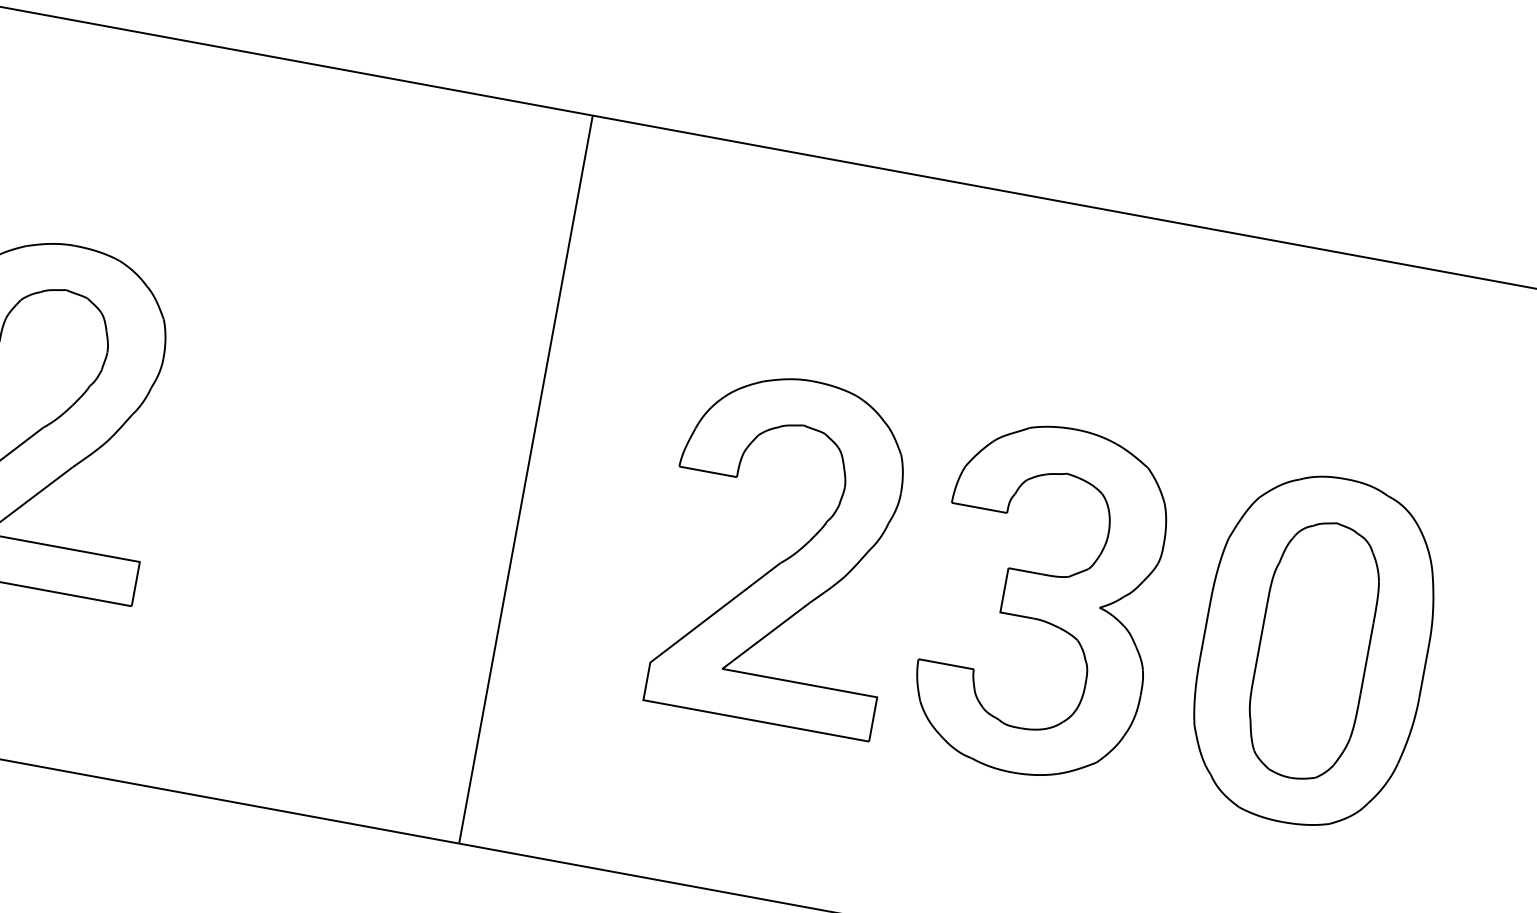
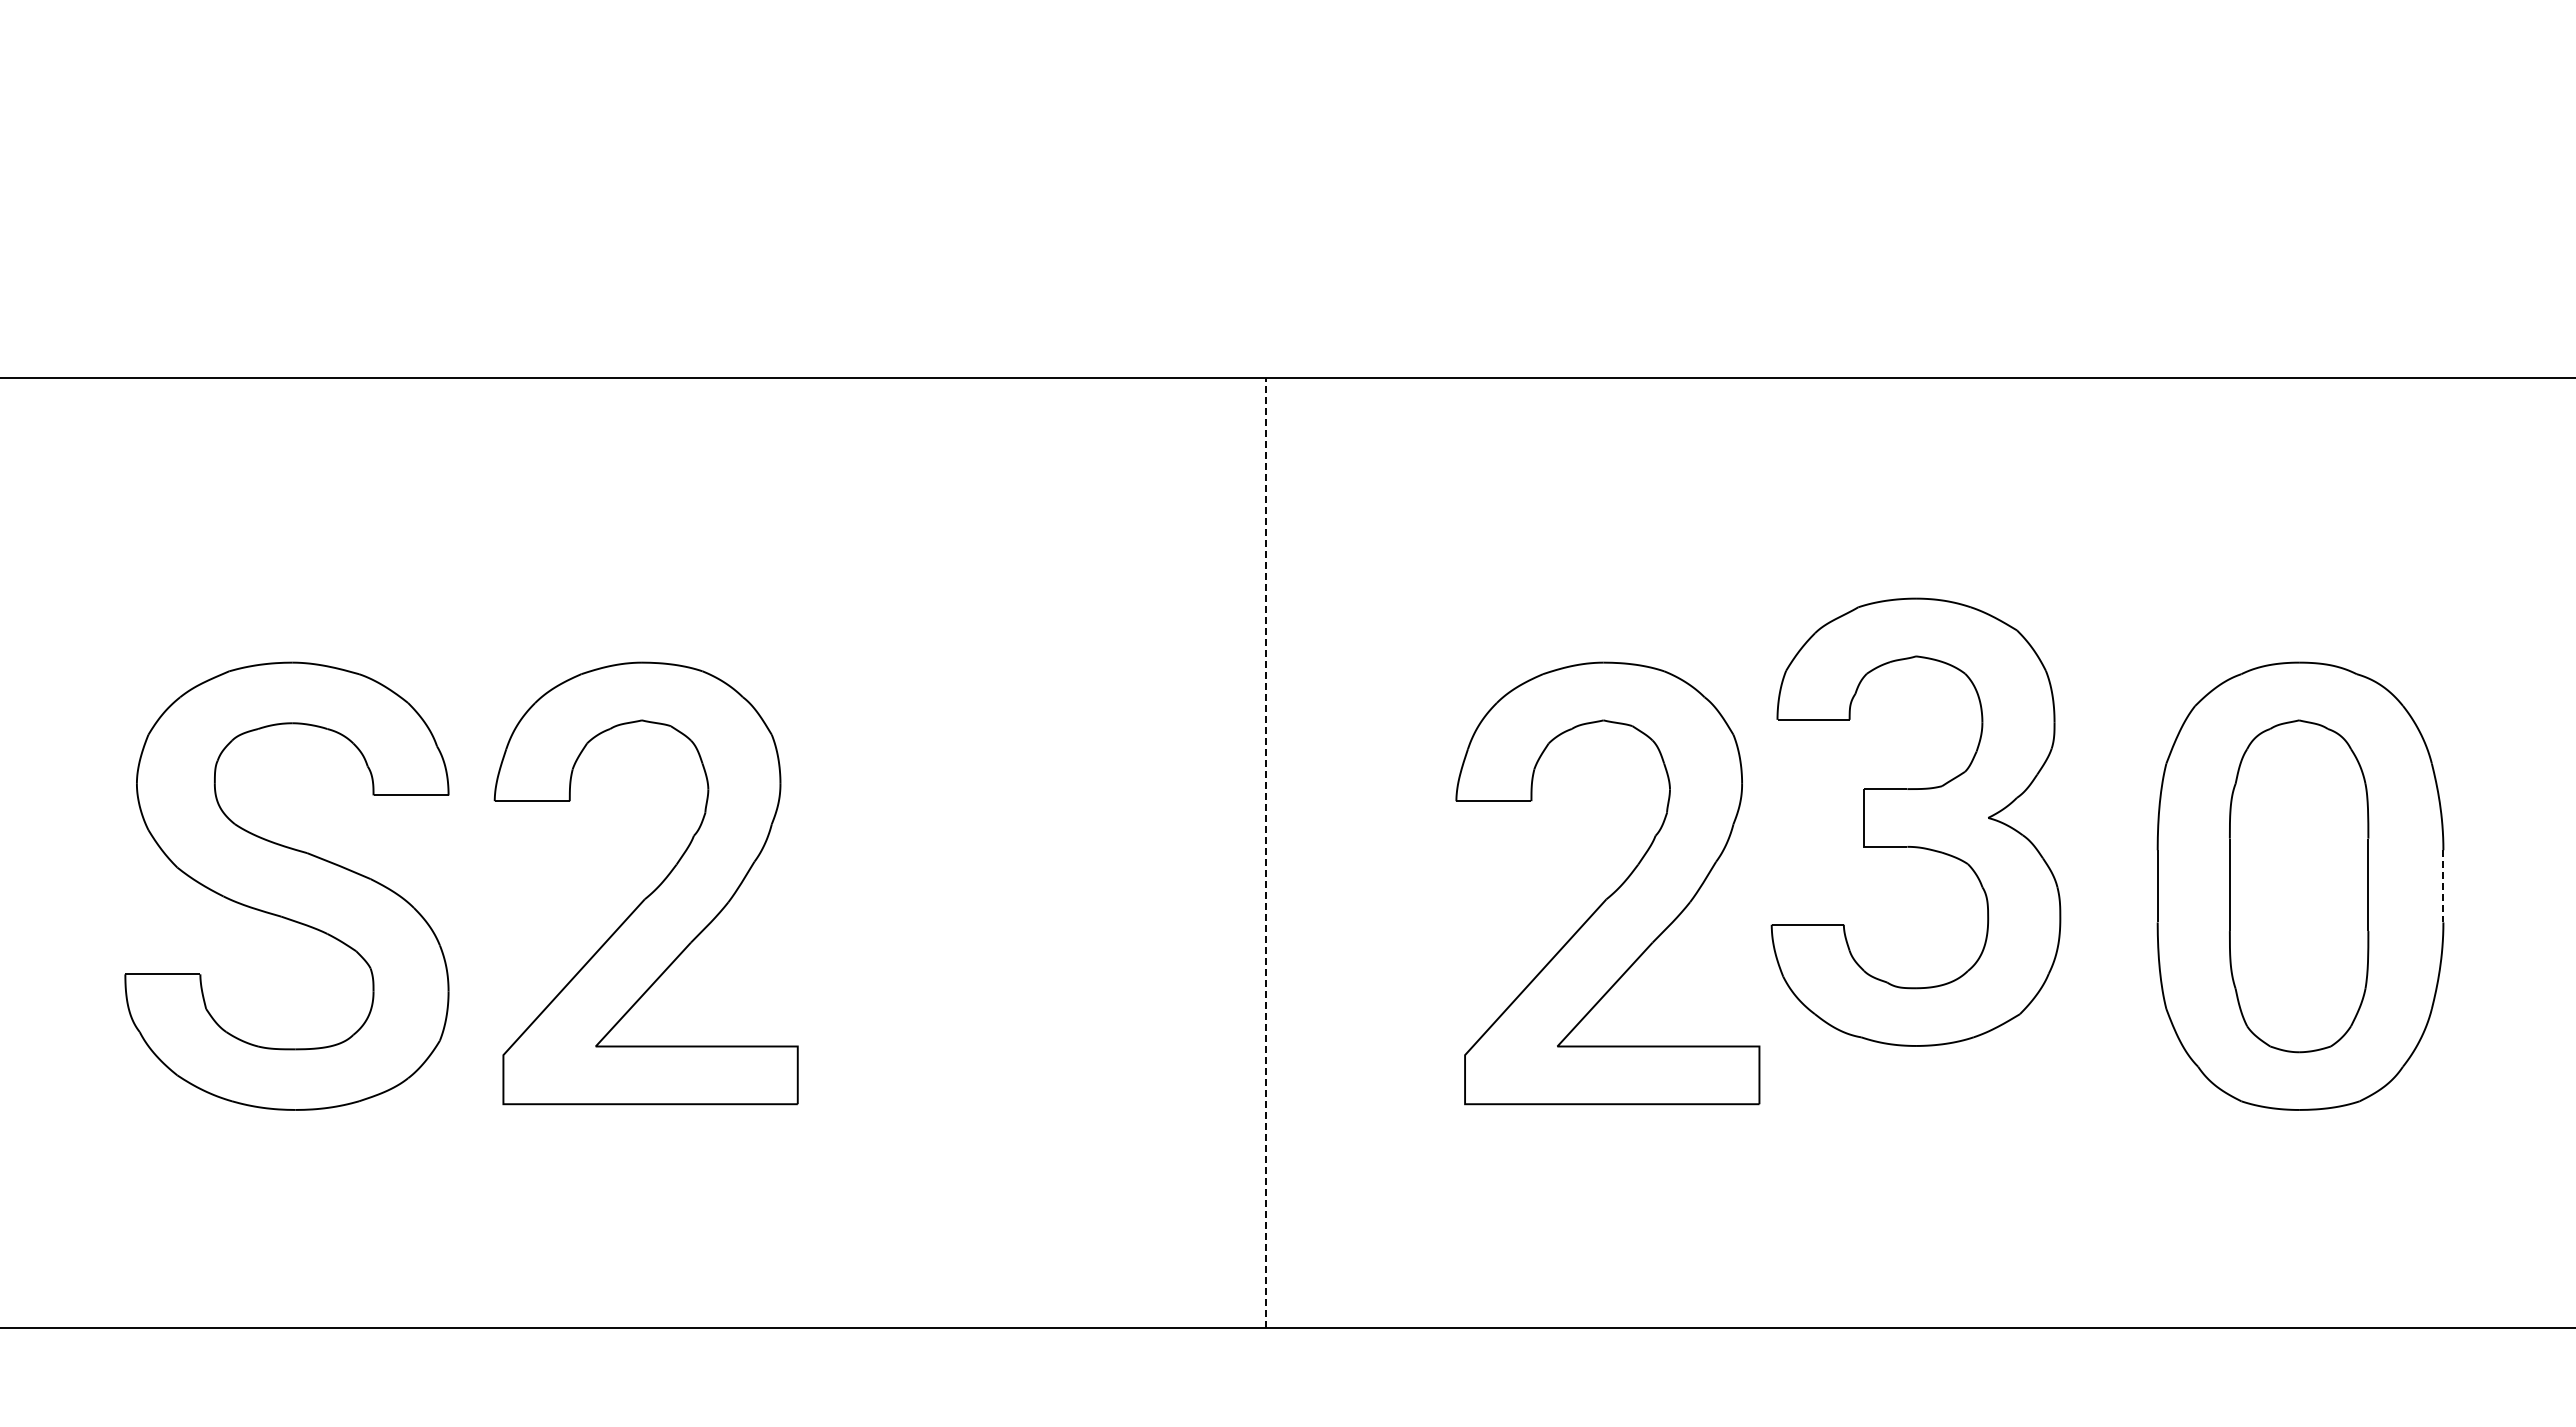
line: (525, 479) -> (1265, 853), solid -> dashed
part: (1043, 600) -> (1915, 821), moved
line: (1424, 670) -> (2443, 886), solid -> dashed

